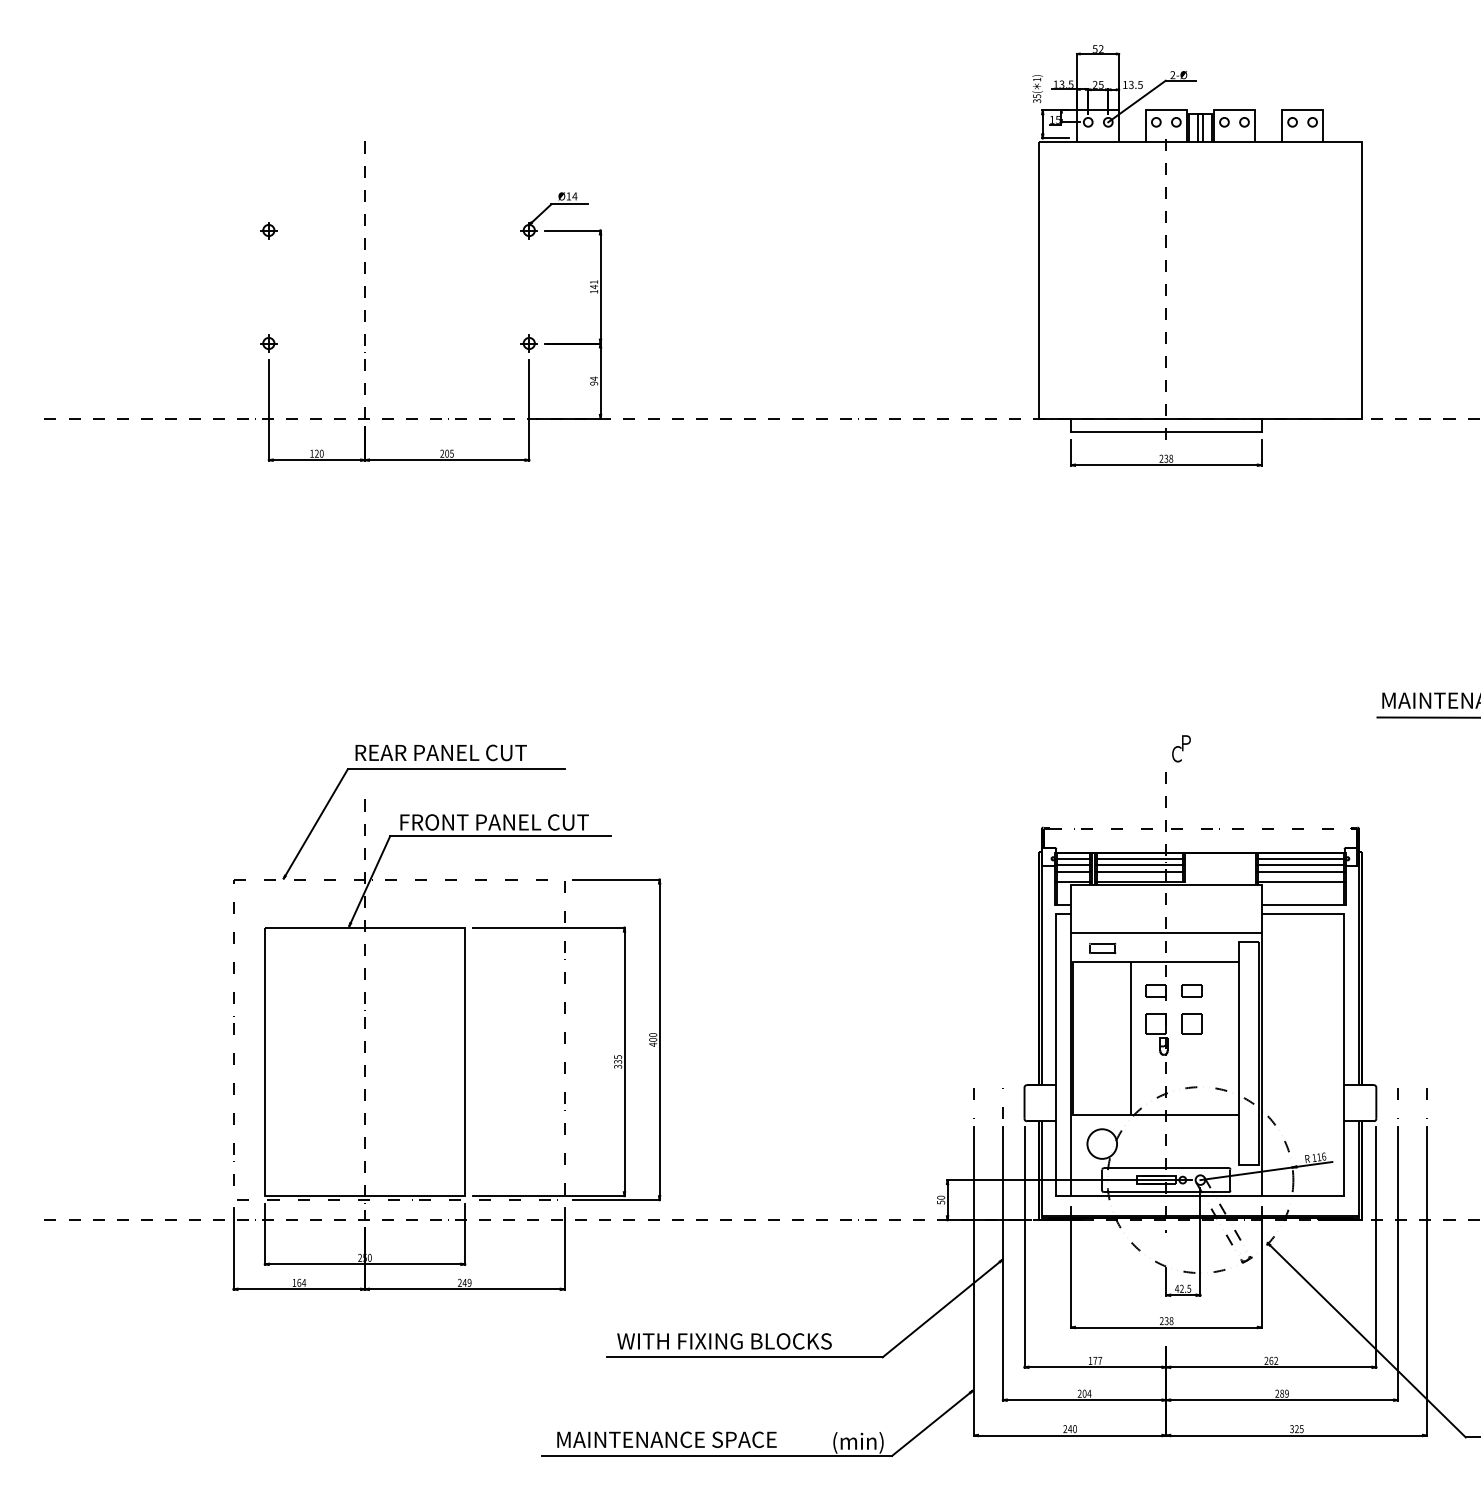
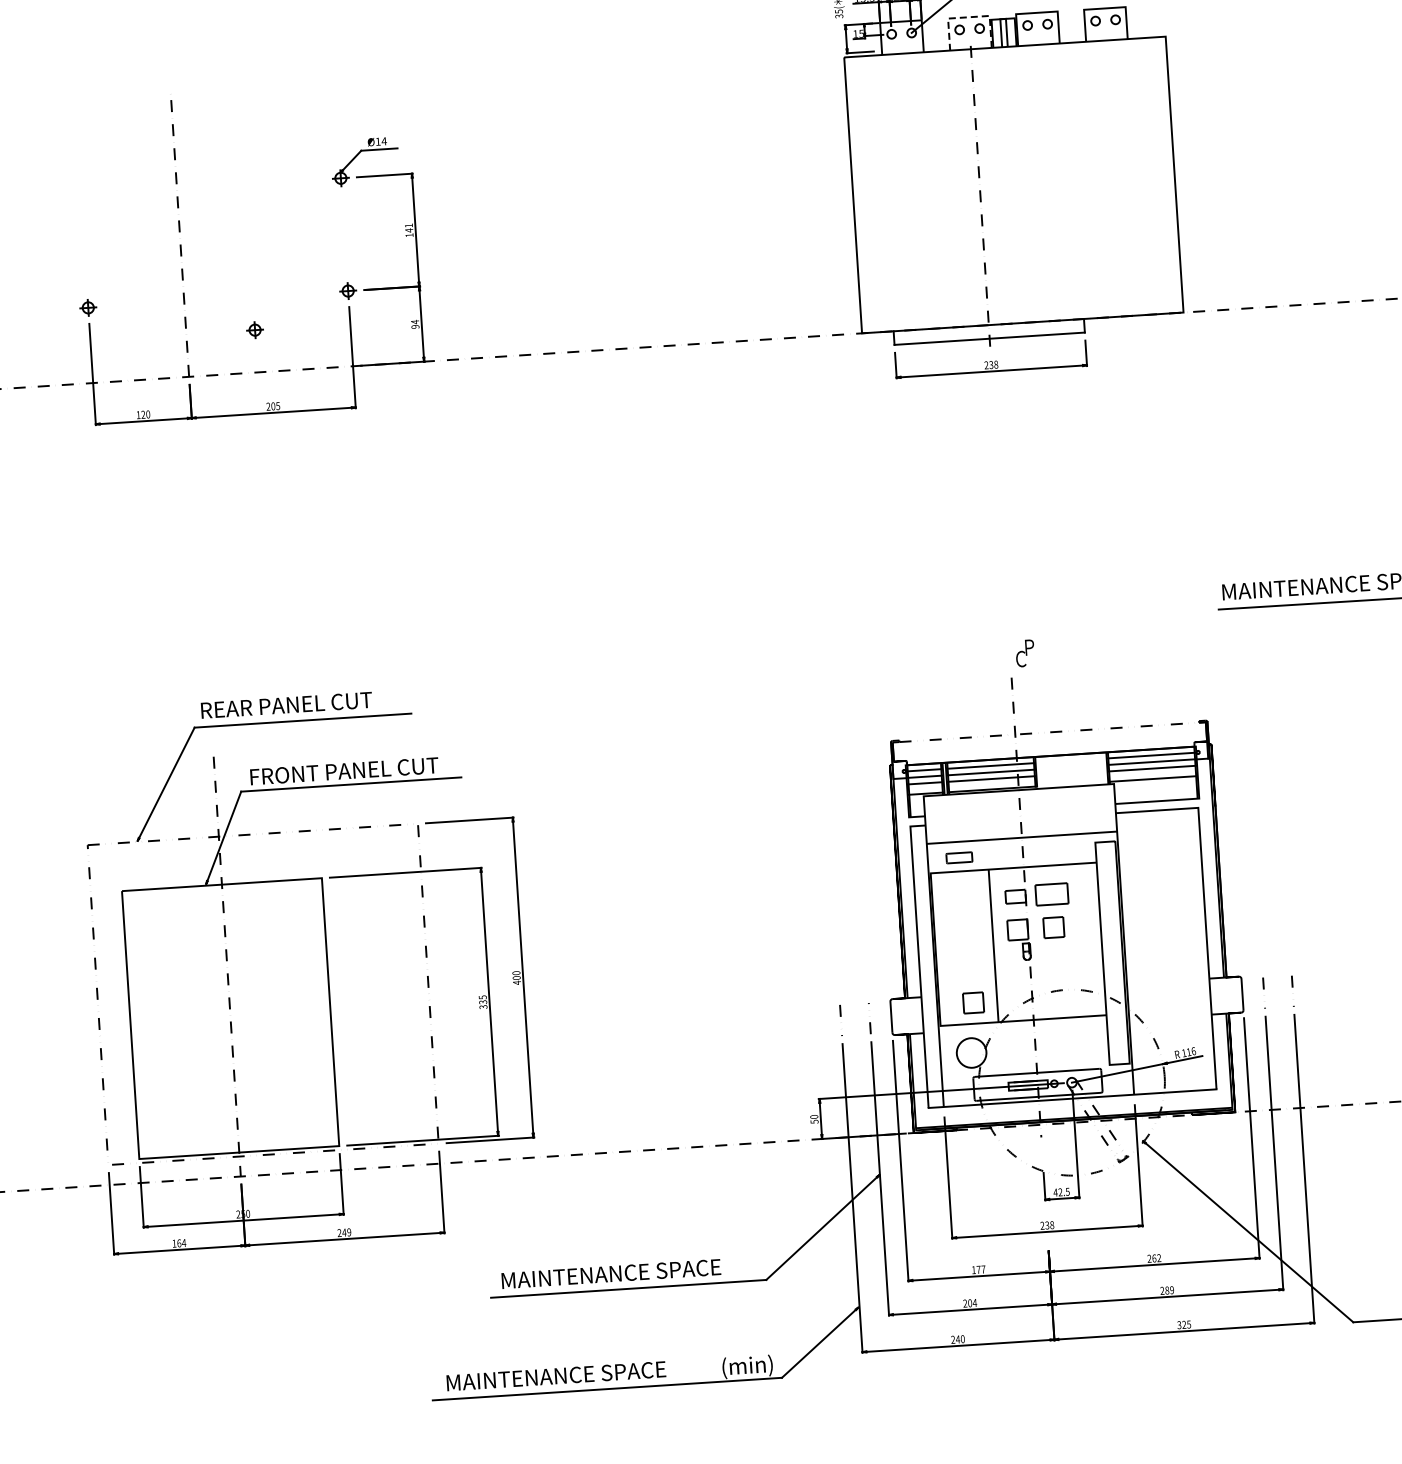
line: (1166, 110) -> (969, 17), solid -> dashed
part: (268, 230) -> (254, 330), moved
part: (1191, 990) -> (1050, 893), size x1.6
part: (1106, 1093) -> (972, 1002), added
text: (727, 1341) -> (610, 1274), WITH FIXING BLOCKS -> MAINTENANCE SPACE

